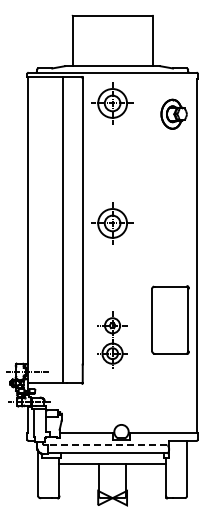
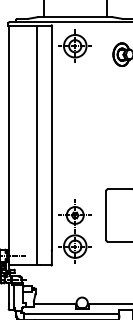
part: (112, 223) -> (75, 140), removed
part: (112, 339) -> (75, 230), size x1.43
line: (107, 445) -> (71, 313), dashed -> solid

